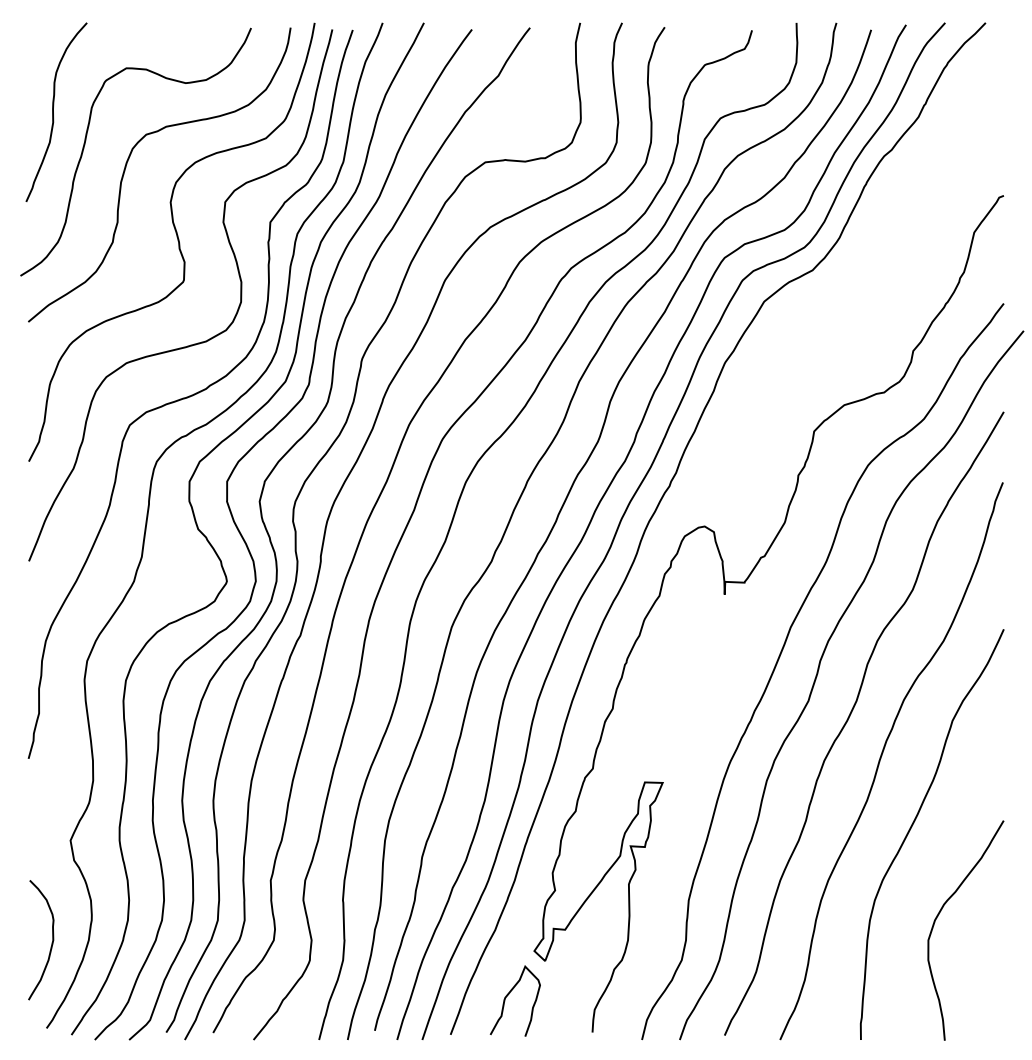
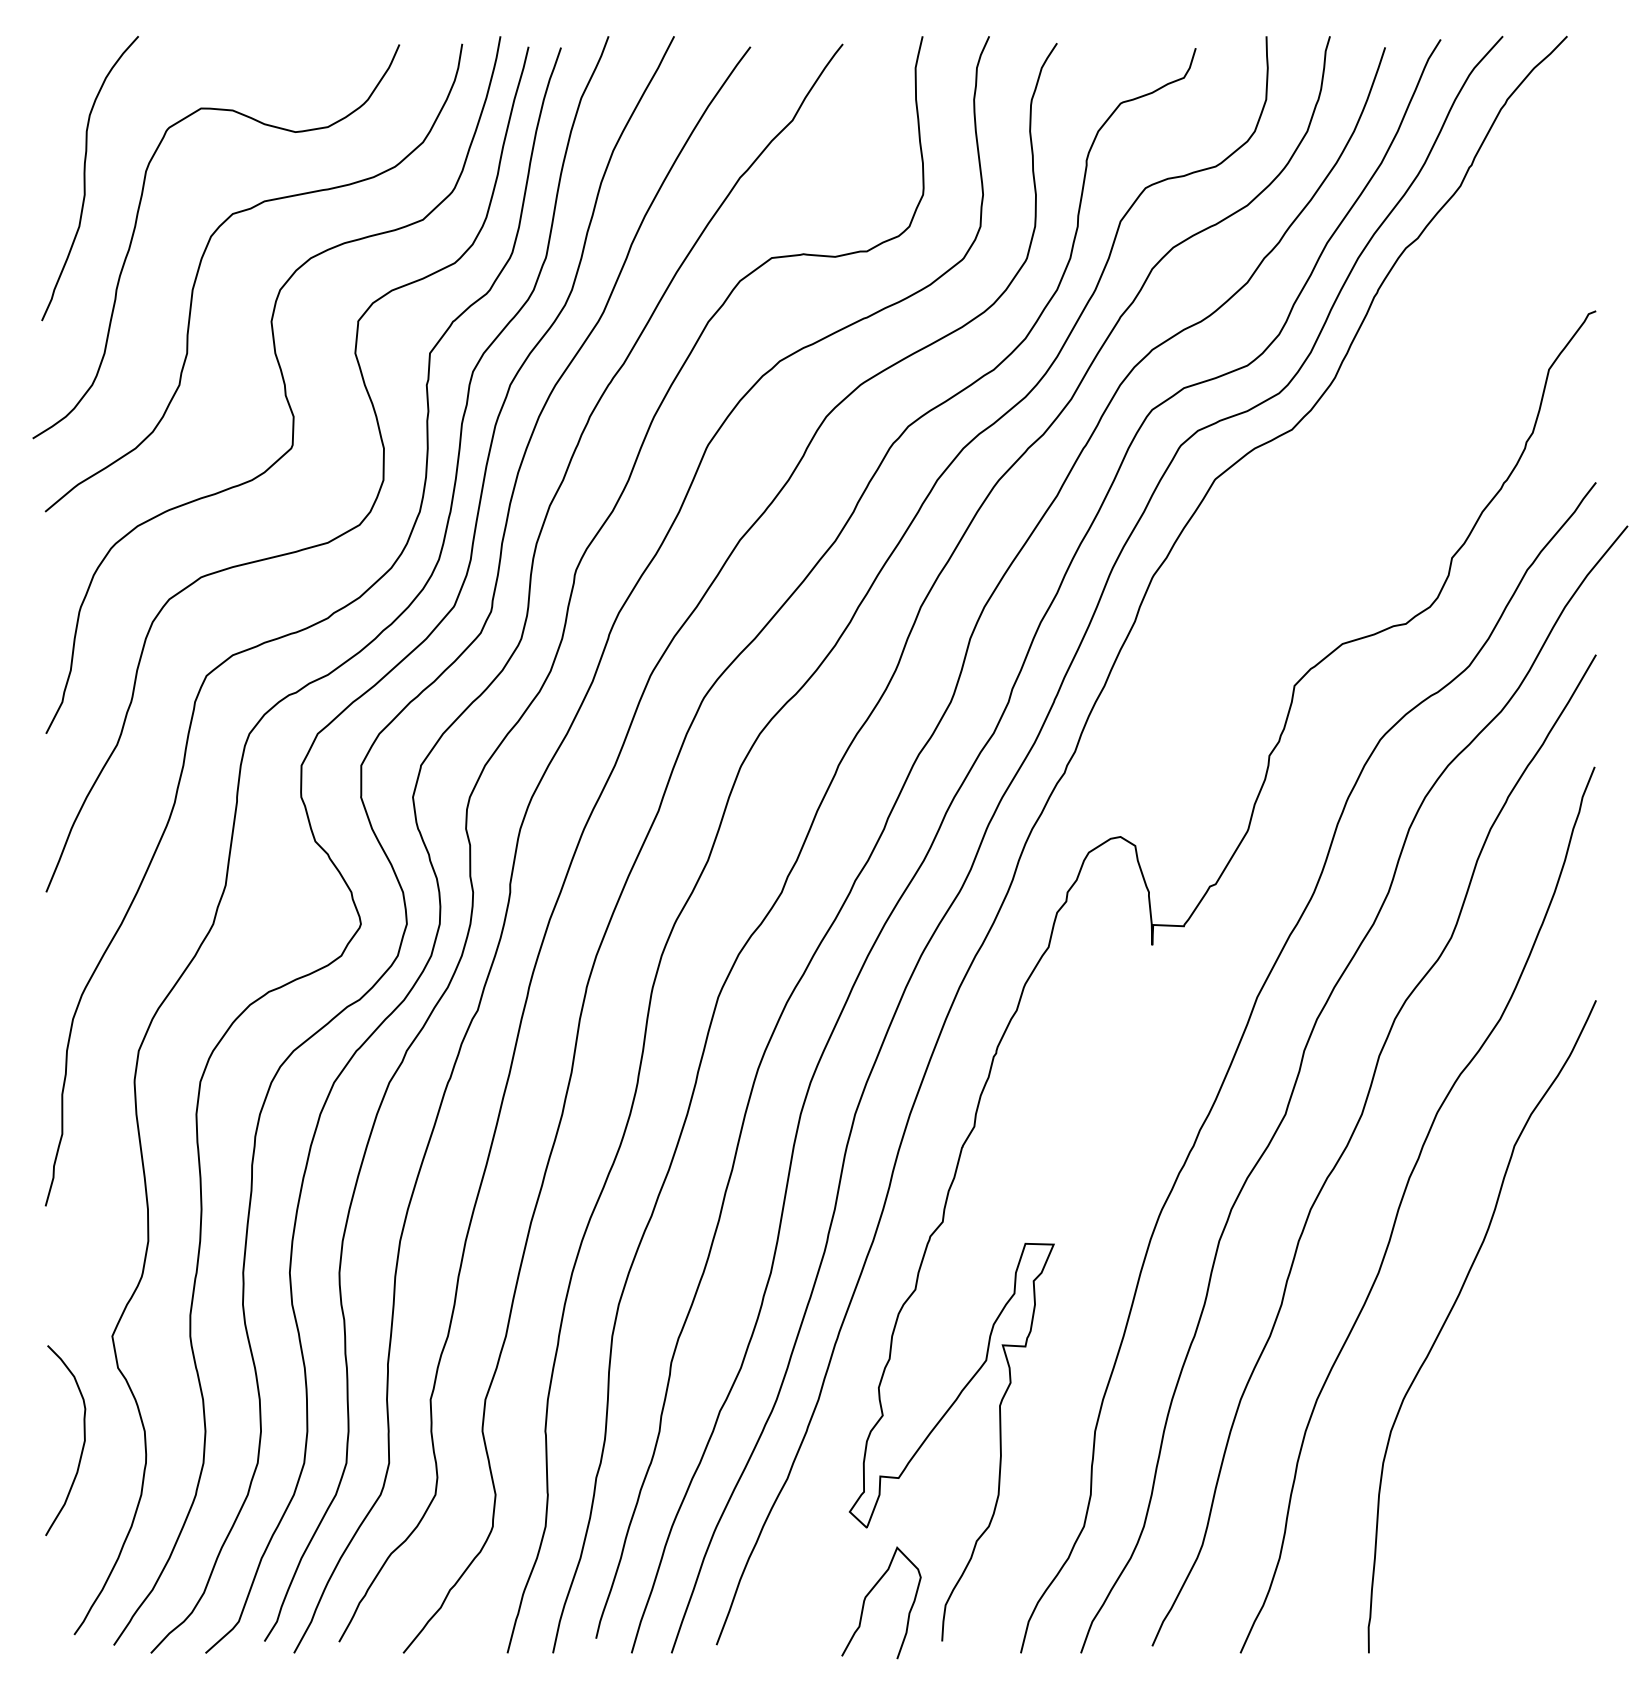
curve: (938, 916) -> (1492, 1456), removed
curve: (51, 942) -> (82, 1444), moved
curve: (509, 994) -> (872, 1592), moved

